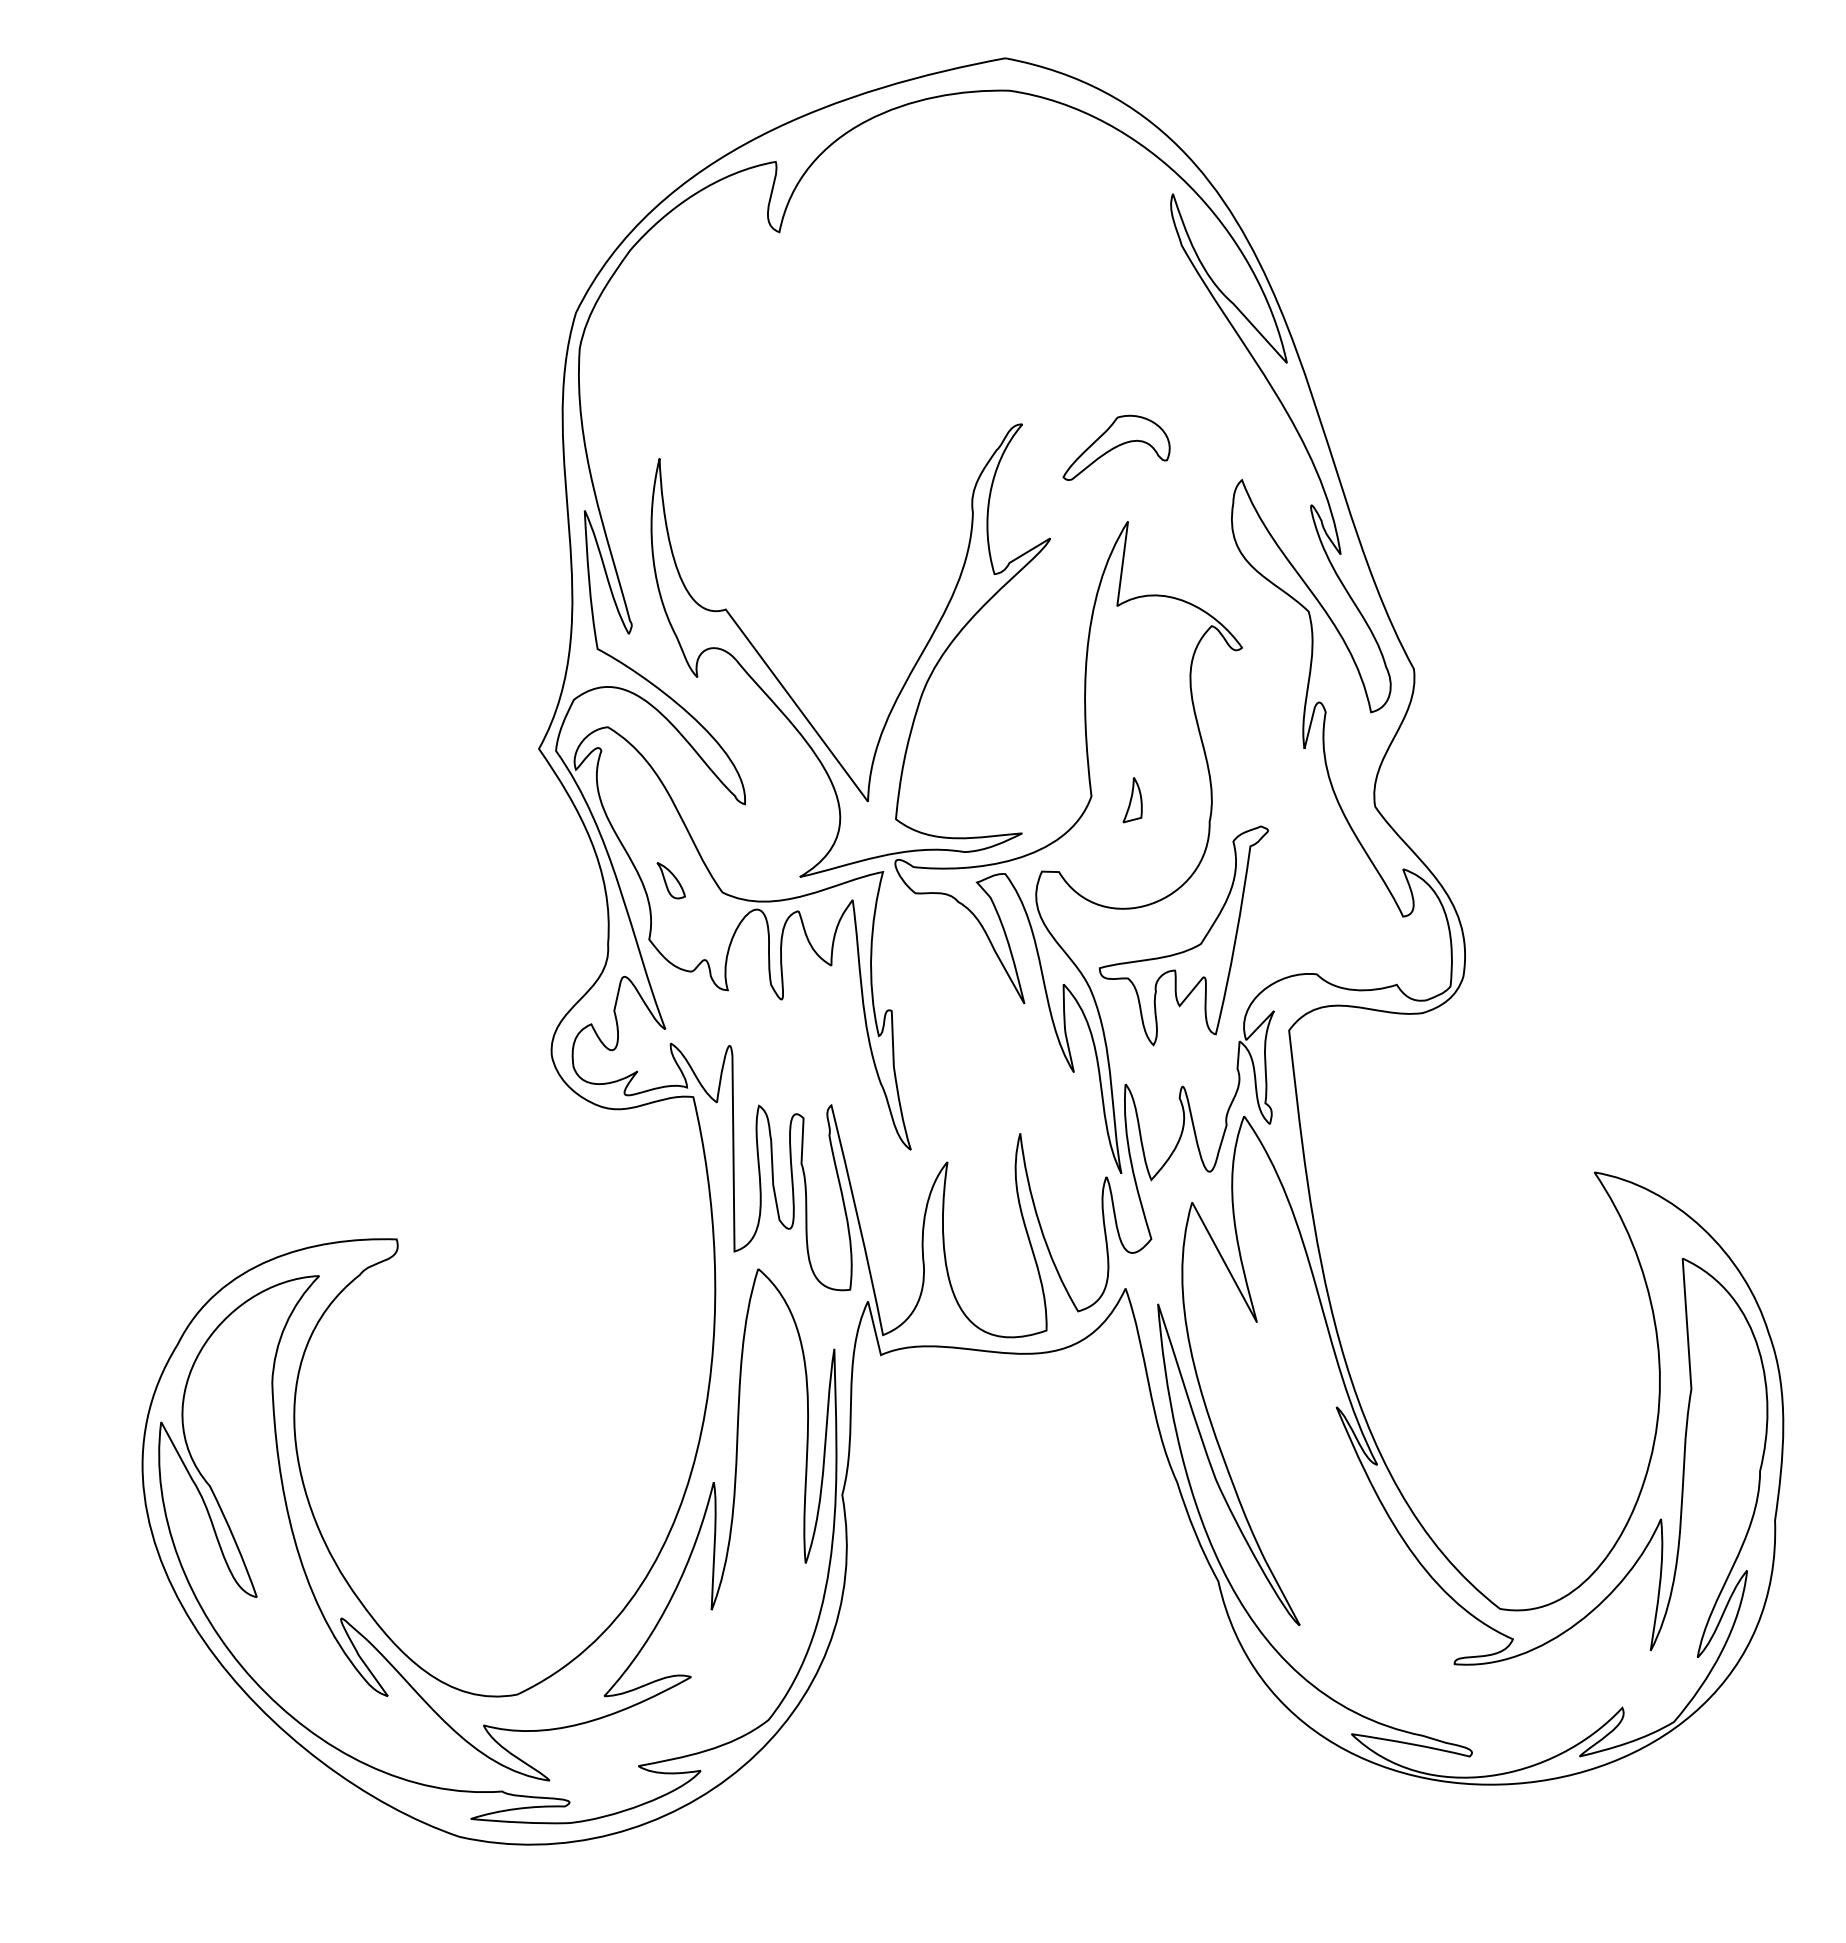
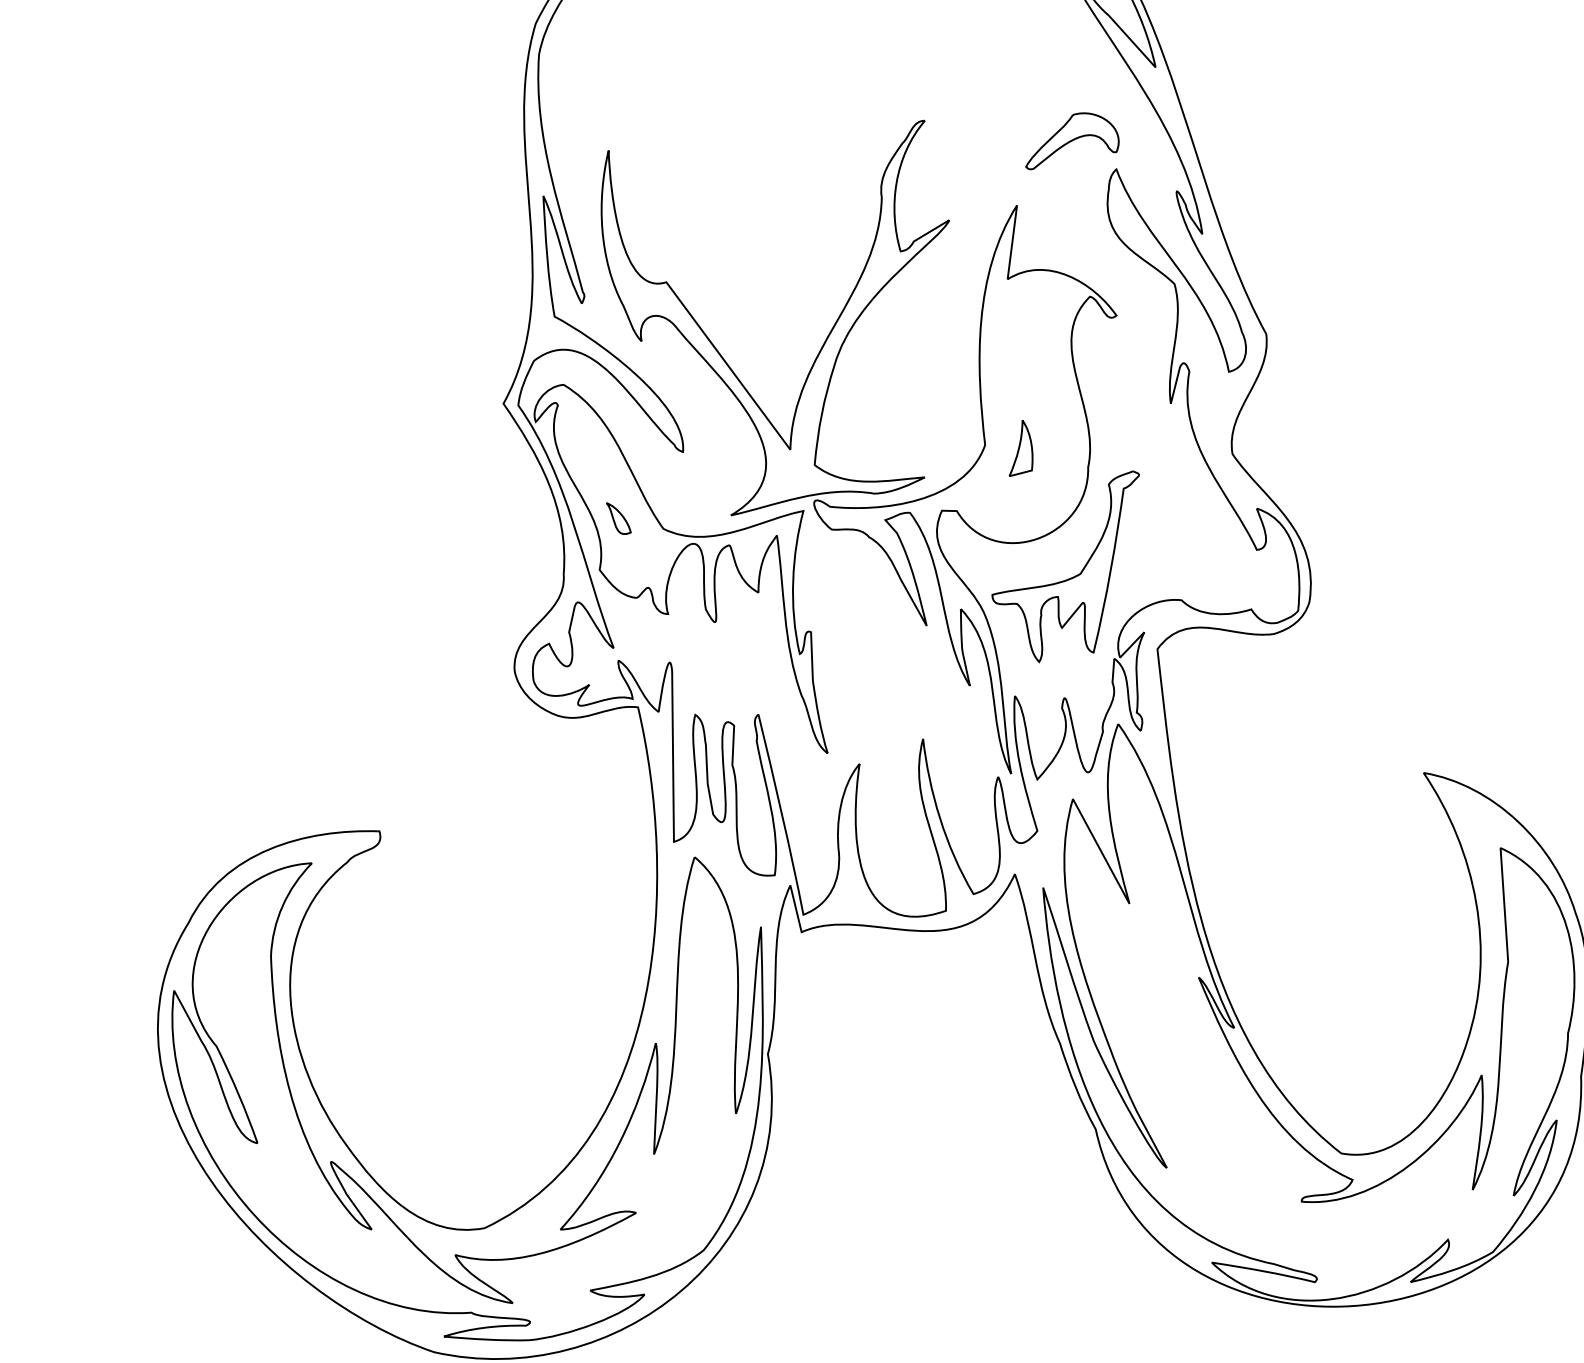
part: (1116, 447) -> (1072, 140), moved
part: (1132, 799) -> (1020, 447), size x1.43

